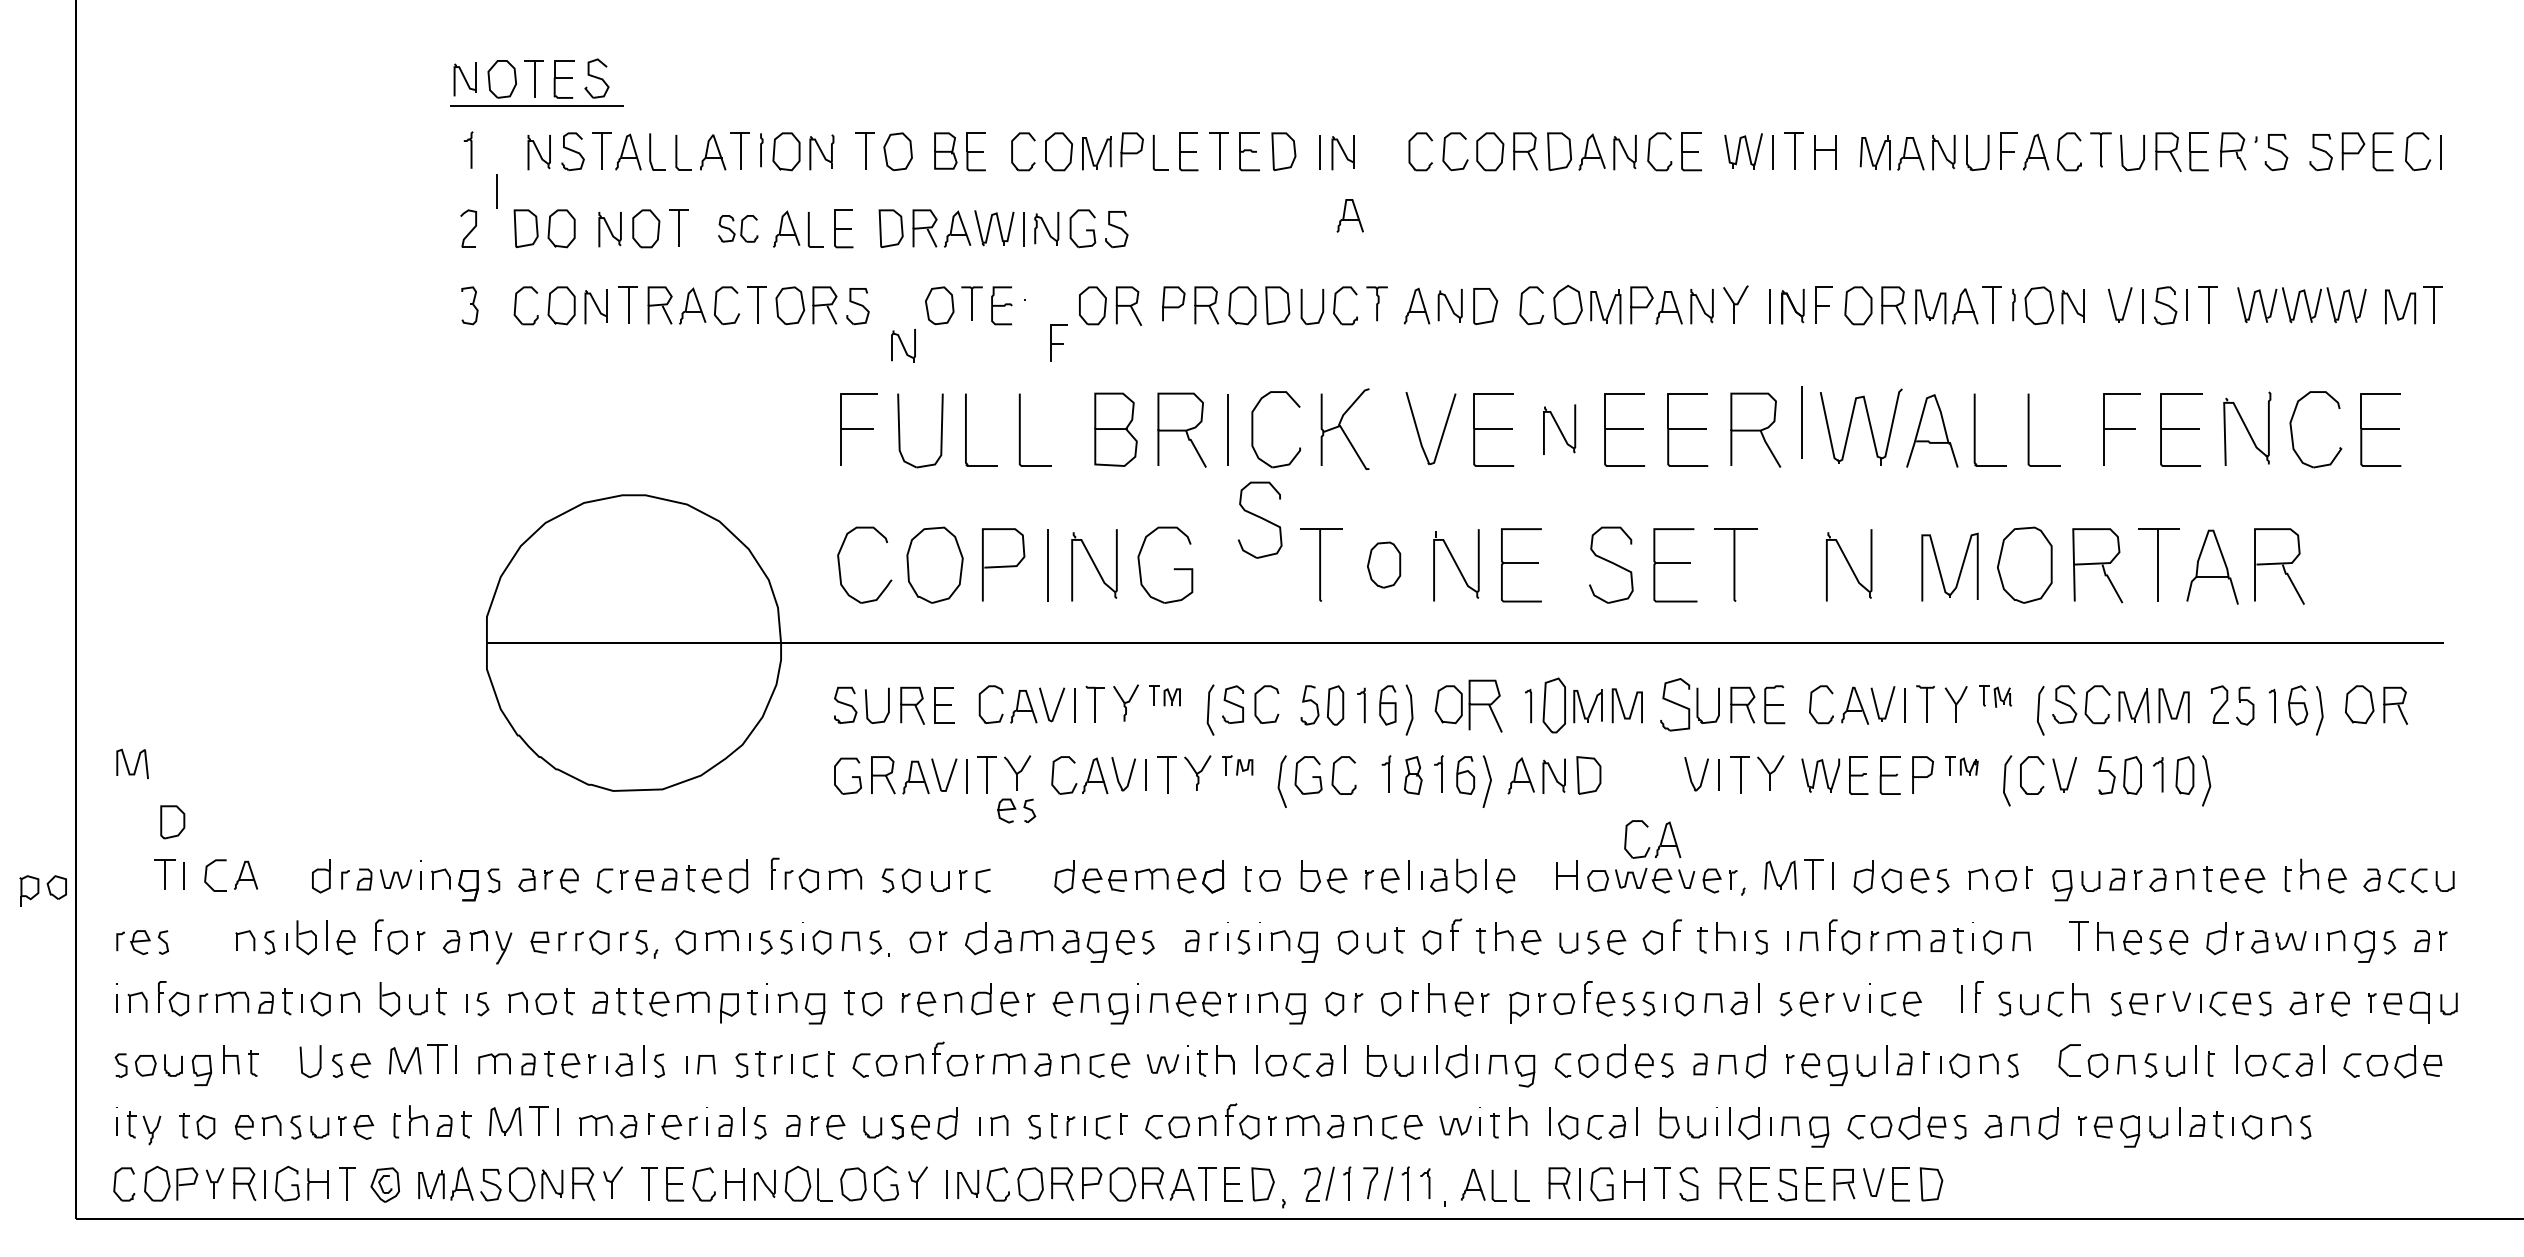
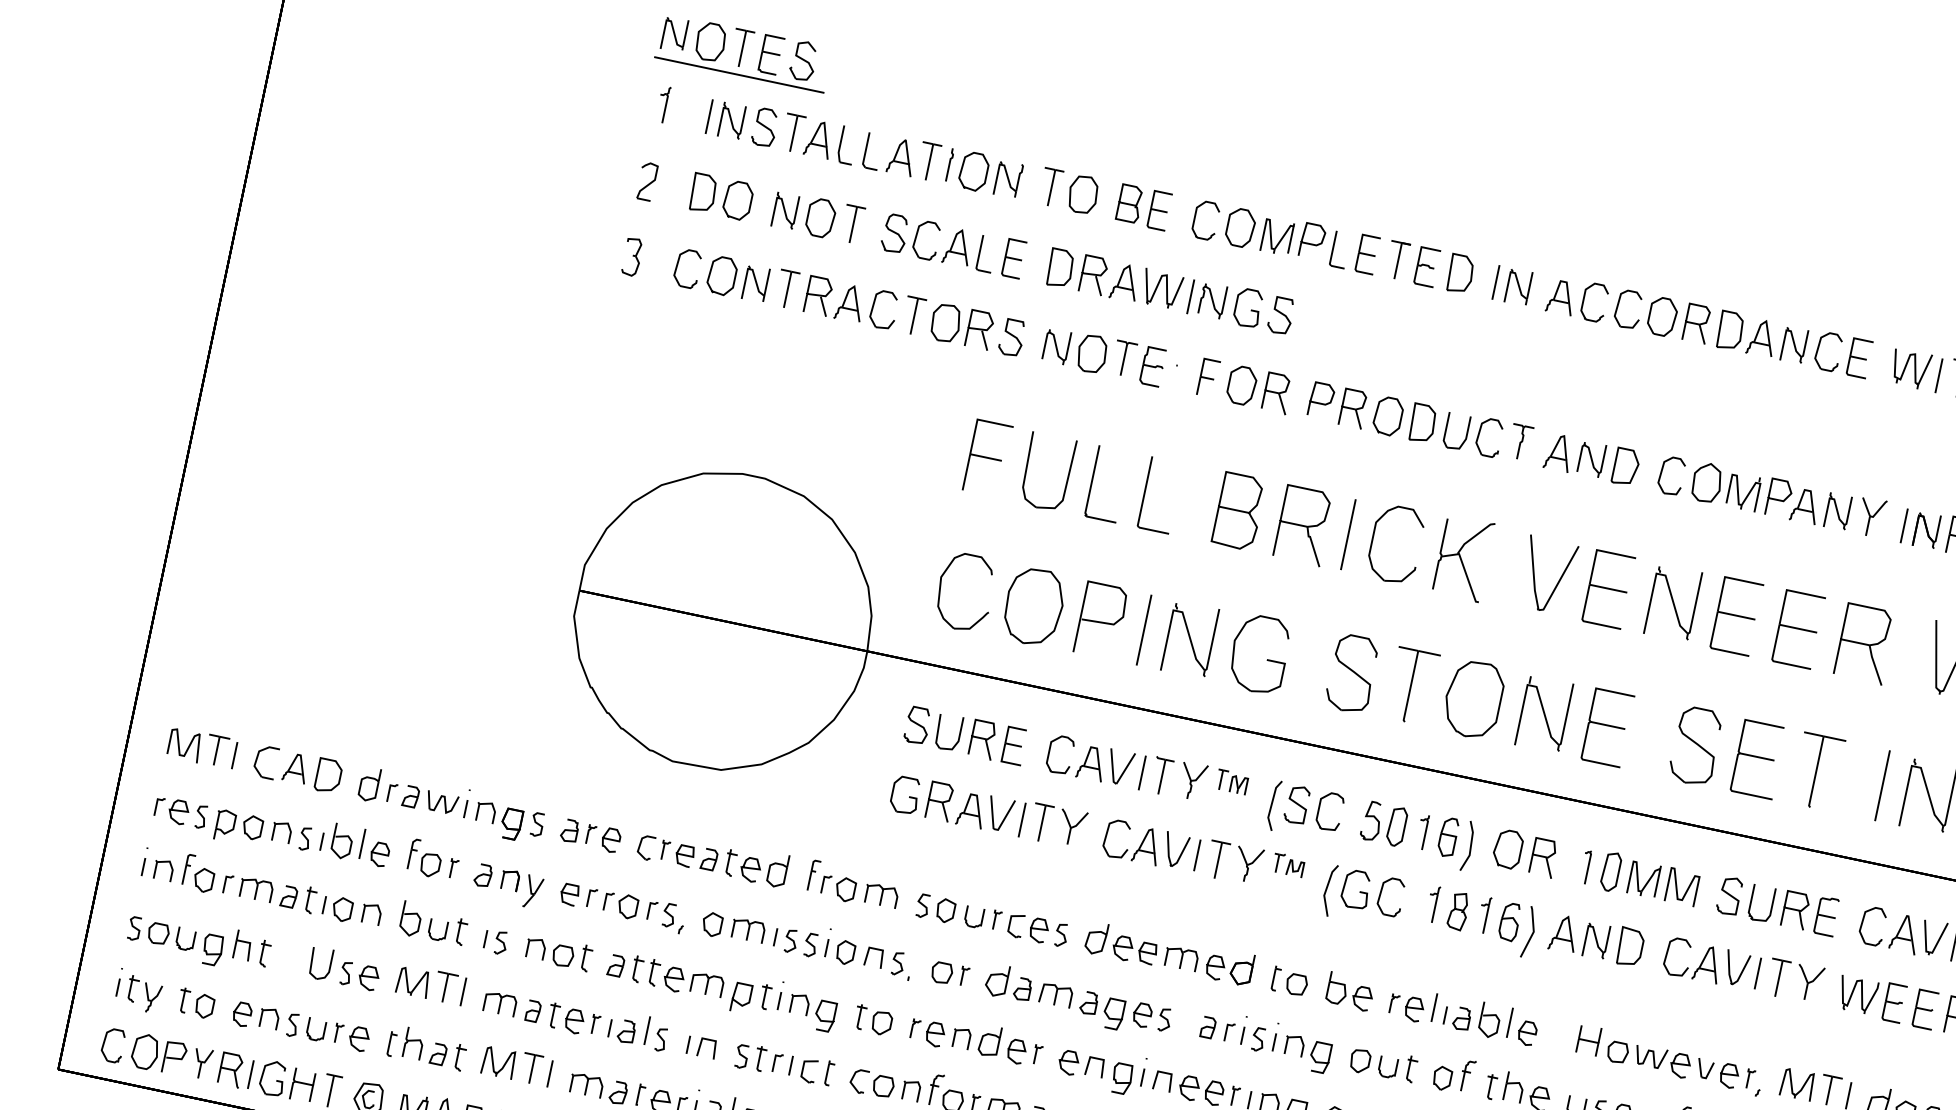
line: (496, 191) -> (708, 116), moved
part: (1349, 215) -> (1560, 297), moved
part: (737, 228) -> (910, 236), size x1.43
part: (1058, 342) -> (1208, 377), moved
part: (903, 345) -> (1056, 346), moved
line: (1801, 422) -> (1881, 785), moved
part: (1559, 429) -> (1673, 602), size x1.43
part: (1259, 519) -> (1351, 673), moved
part: (1383, 564) -> (1473, 698), size x1.67
part: (1674, 704) -> (1728, 895), size x0.71
part: (1485, 705) -> (1543, 857), size x0.71
part: (1553, 705) -> (1610, 871), size x0.71
curve: (135, 765) -> (187, 747), moved
part: (1016, 810) -> (1048, 932), moved
part: (172, 822) -> (328, 776), moved
part: (1660, 841) -> (1700, 964), moved
part: (42, 890) -> (237, 827), moved

